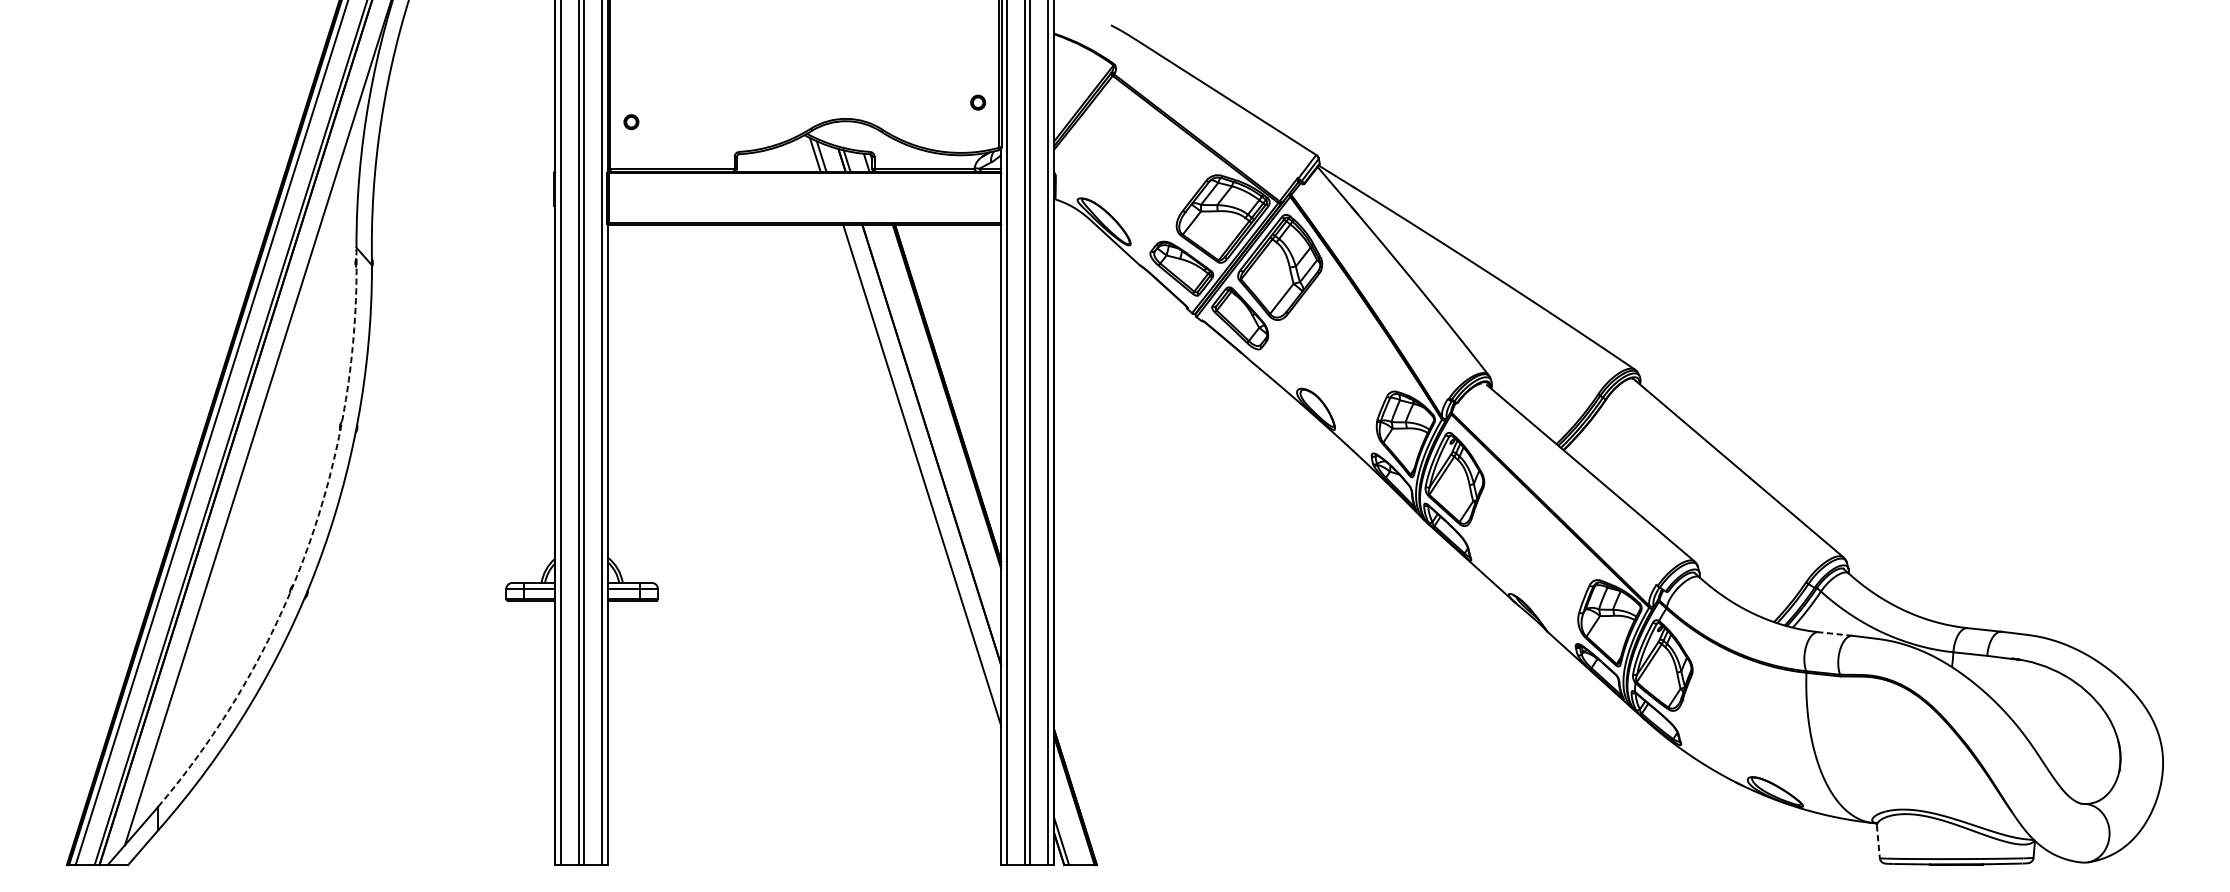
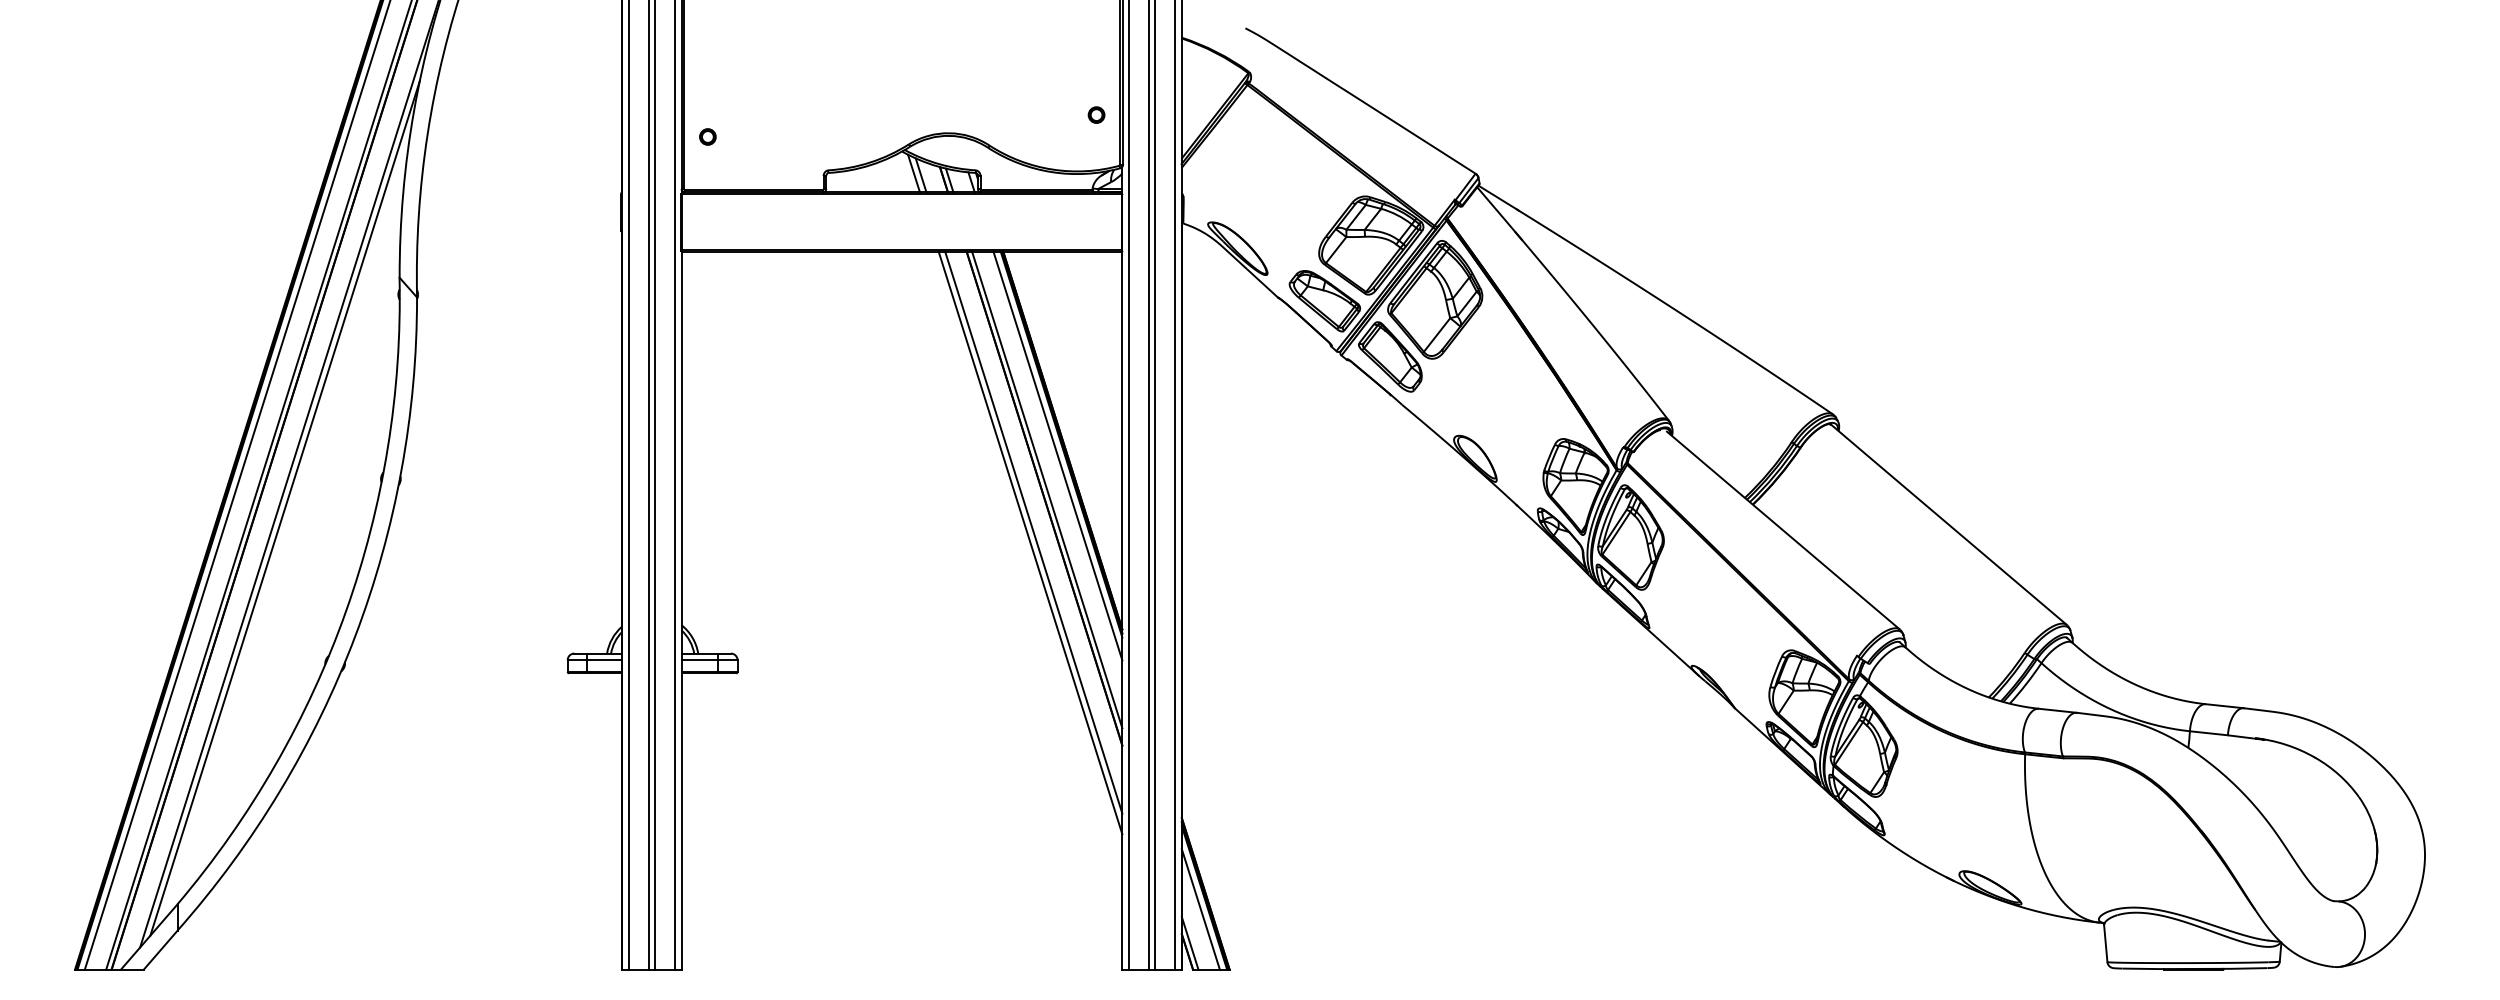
line: (943, 406) -> (1057, 455), added
line: (934, 436) -> (1047, 489), added
line: (253, 452) -> (284, 507), added
line: (919, 483) -> (1030, 542), added
arc: (309, 545) -> (346, 611), dashed -> solid
line: (1835, 633) -> (2057, 710), dashed -> solid
line: (1070, 811) -> (1200, 909), added
line: (1878, 841) -> (2105, 943), dashed -> solid

